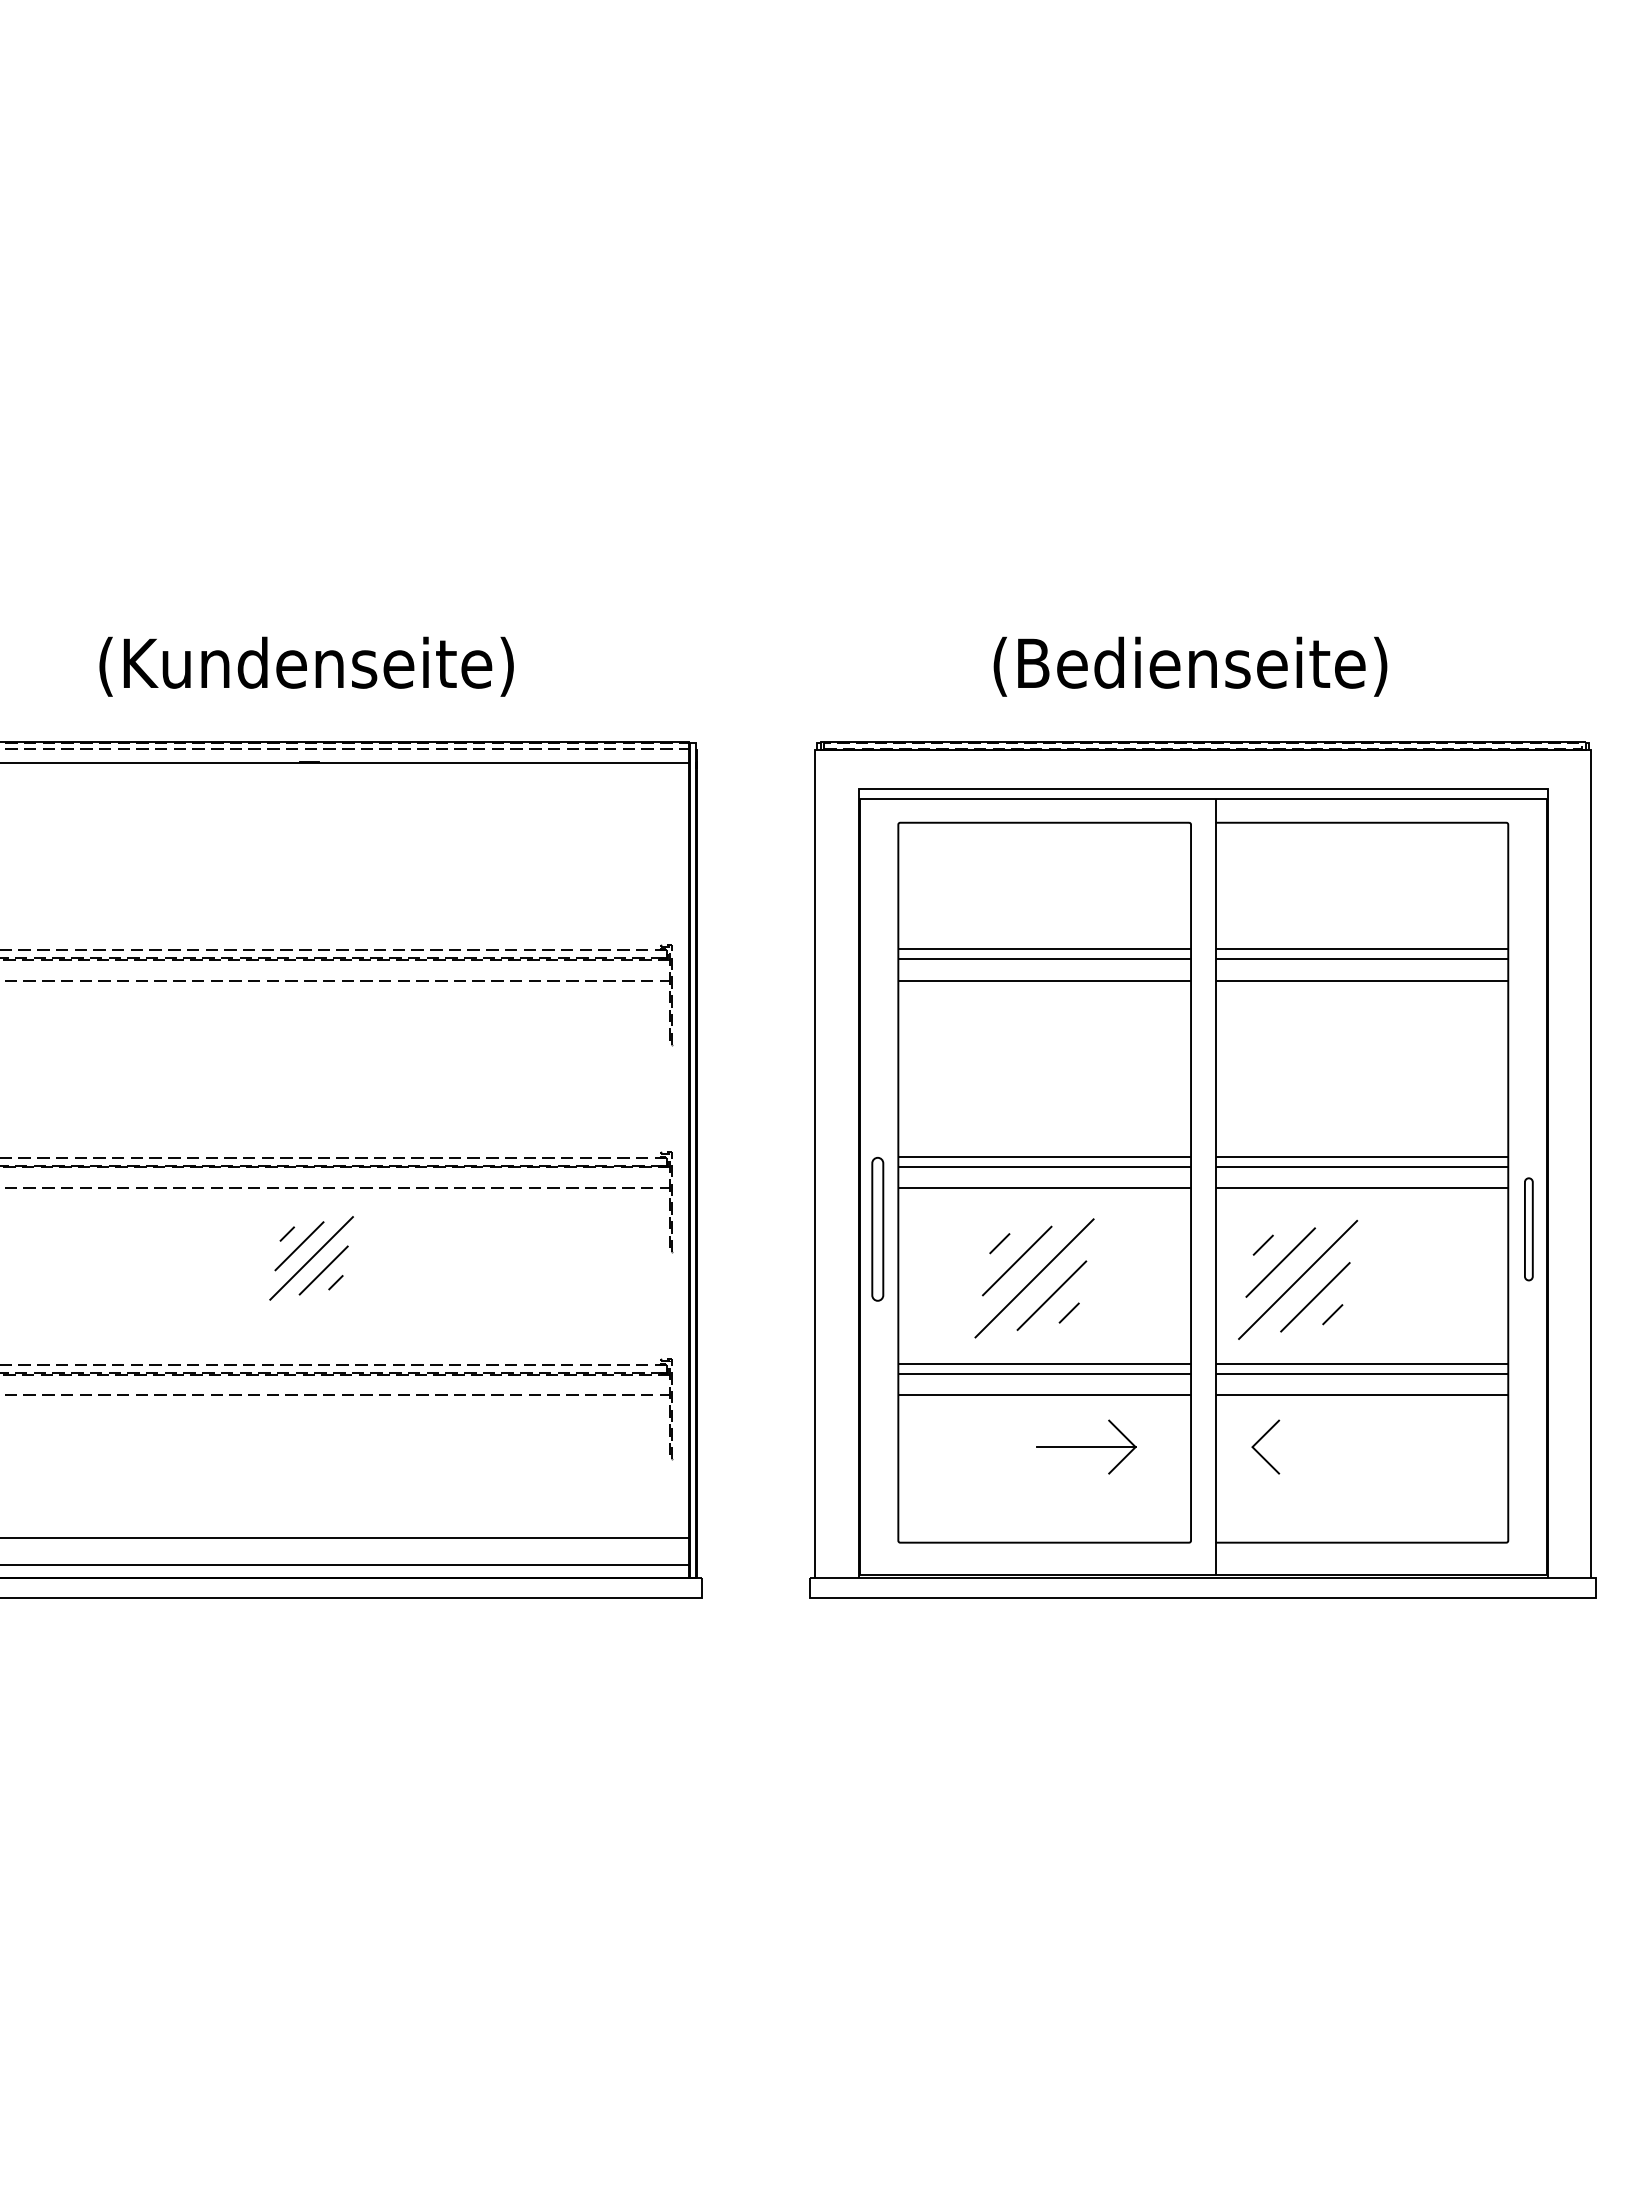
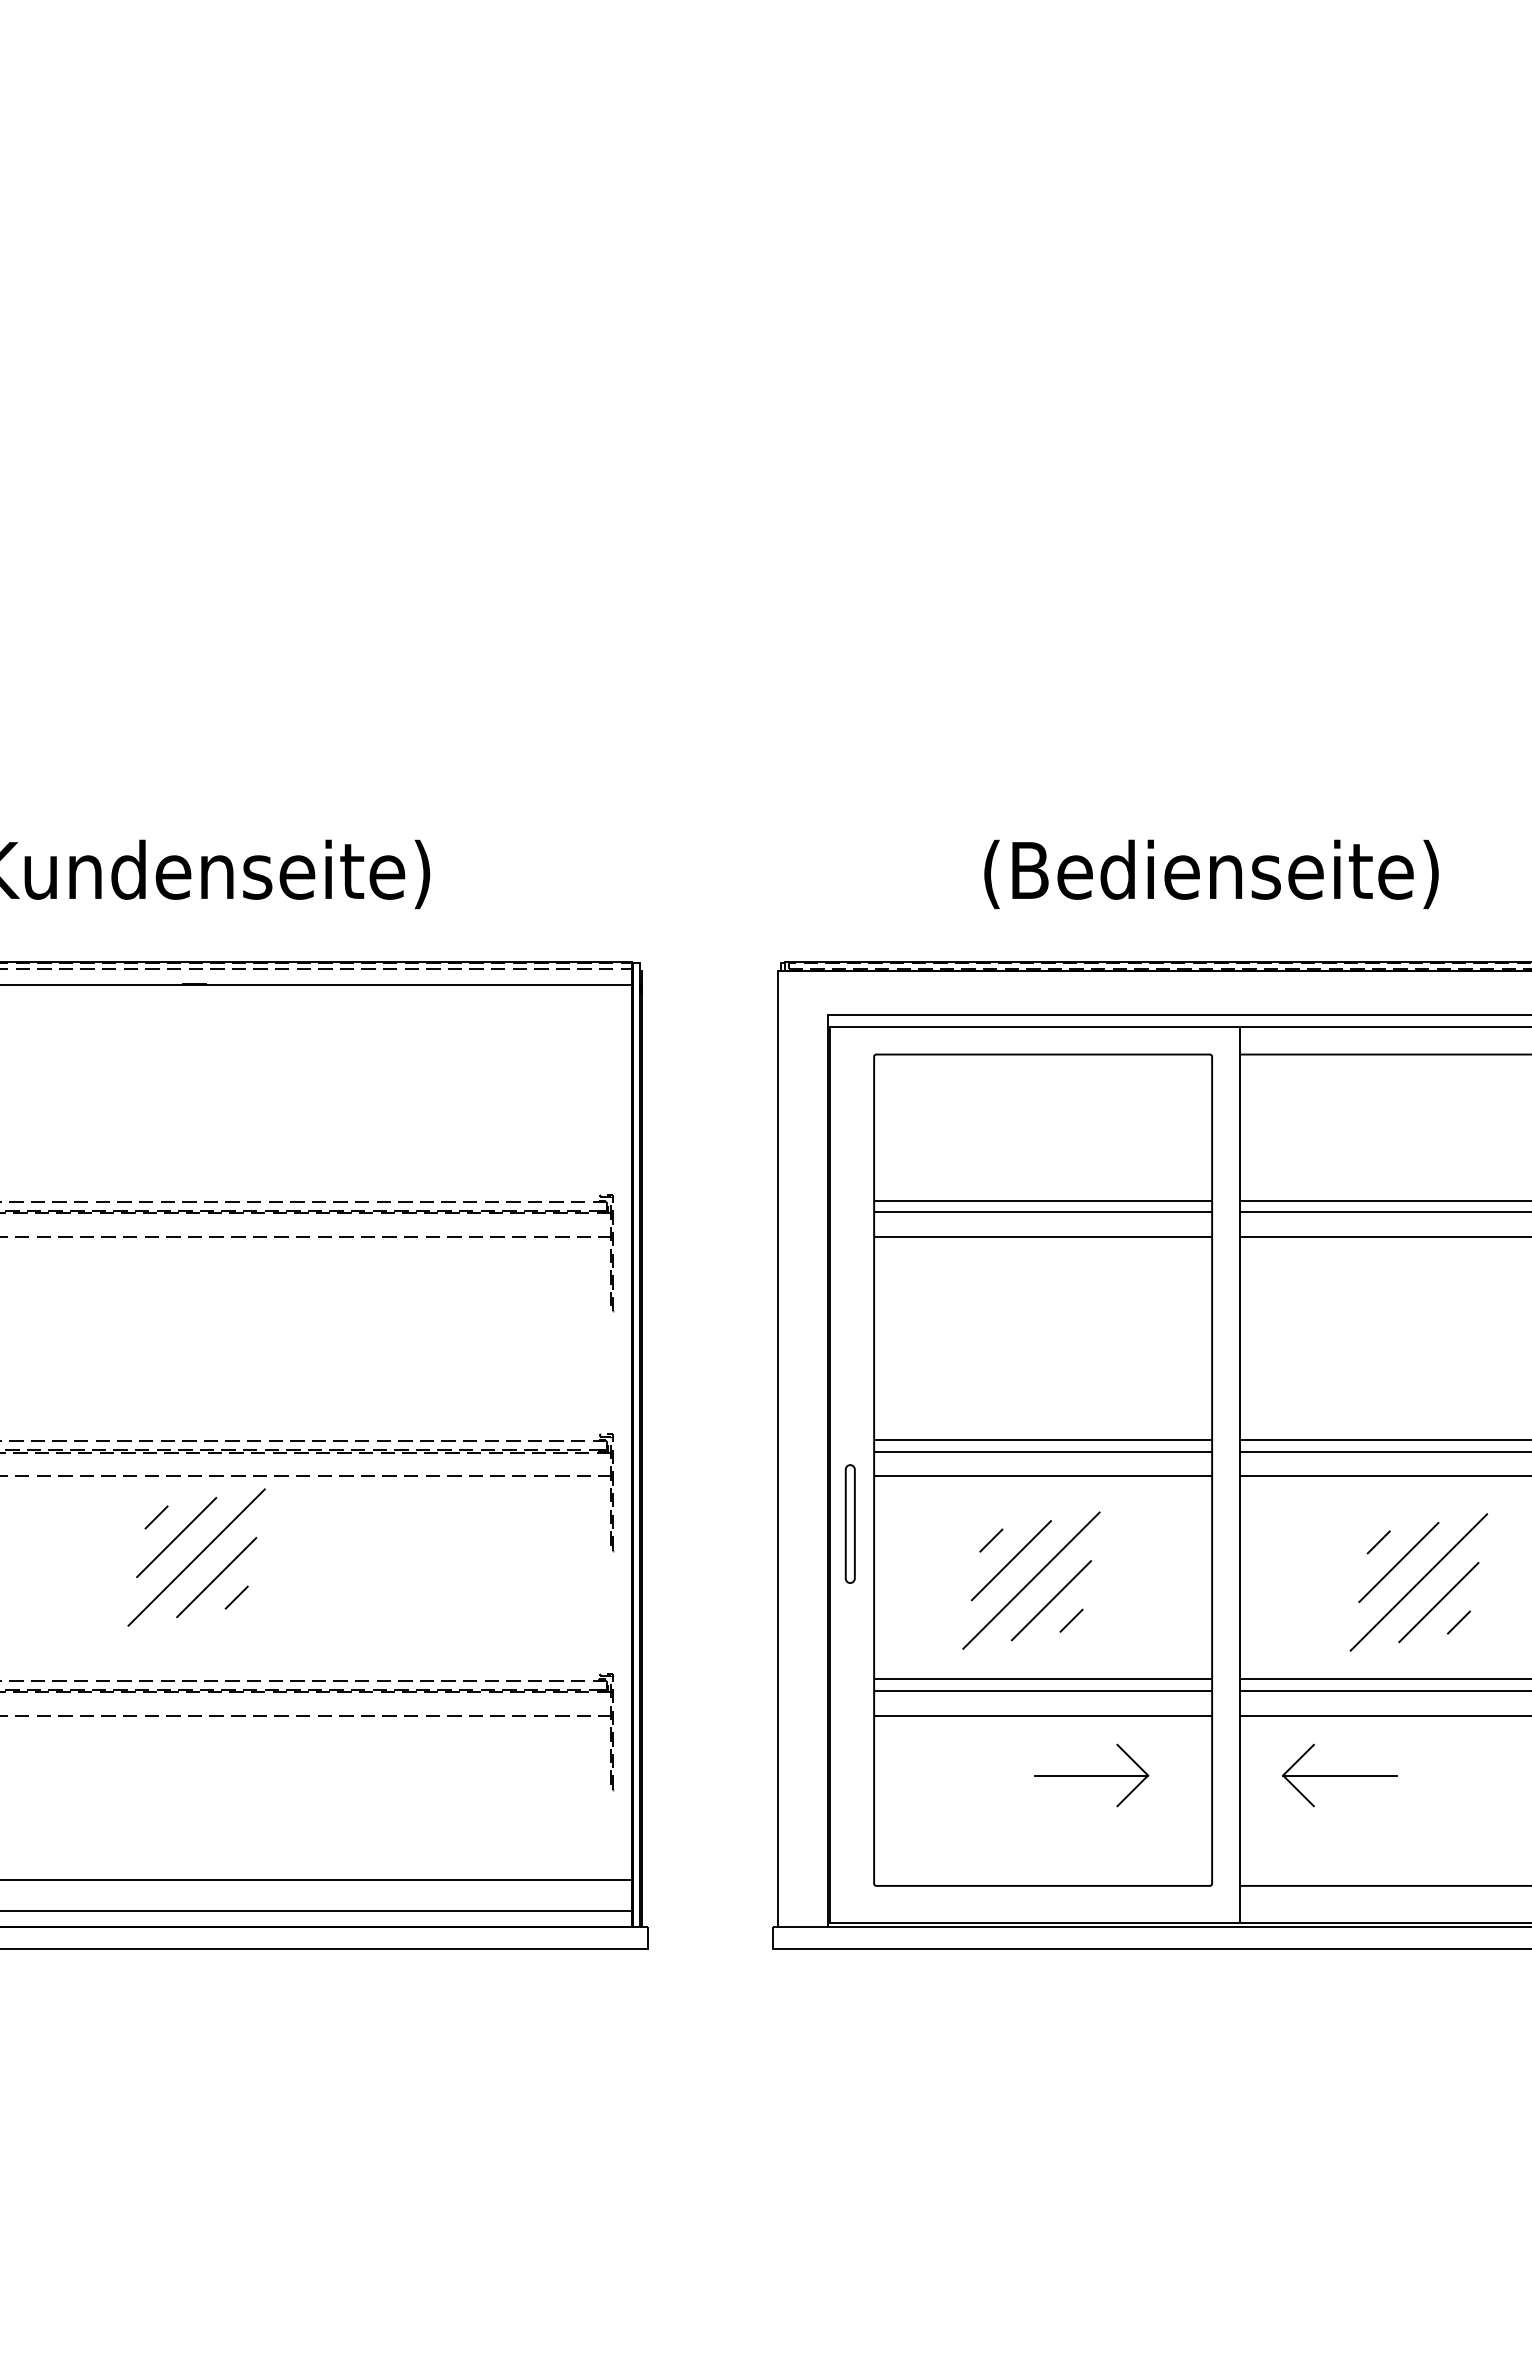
part: (877, 1229) -> (850, 1524), size x0.71
part: (311, 1258) -> (196, 1557), size x1.43
part: (1298, 1279) -> (1419, 1581), moved
line: (1301, 1447) -> (1339, 1775), added

